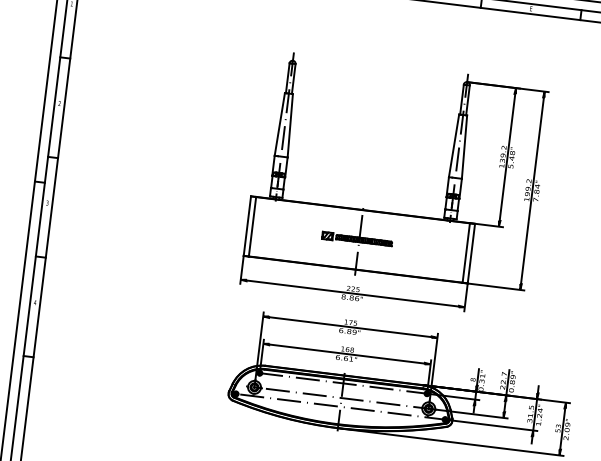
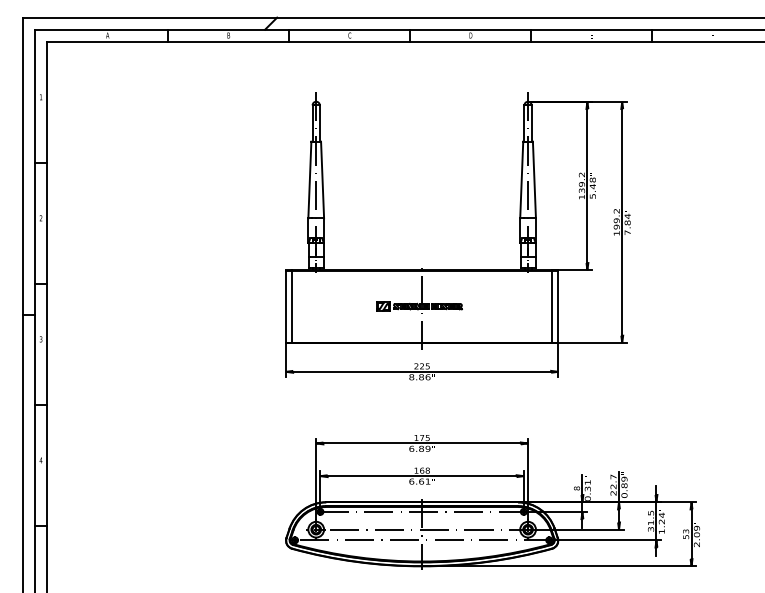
part: (392, 212) -> (457, 269), moved

